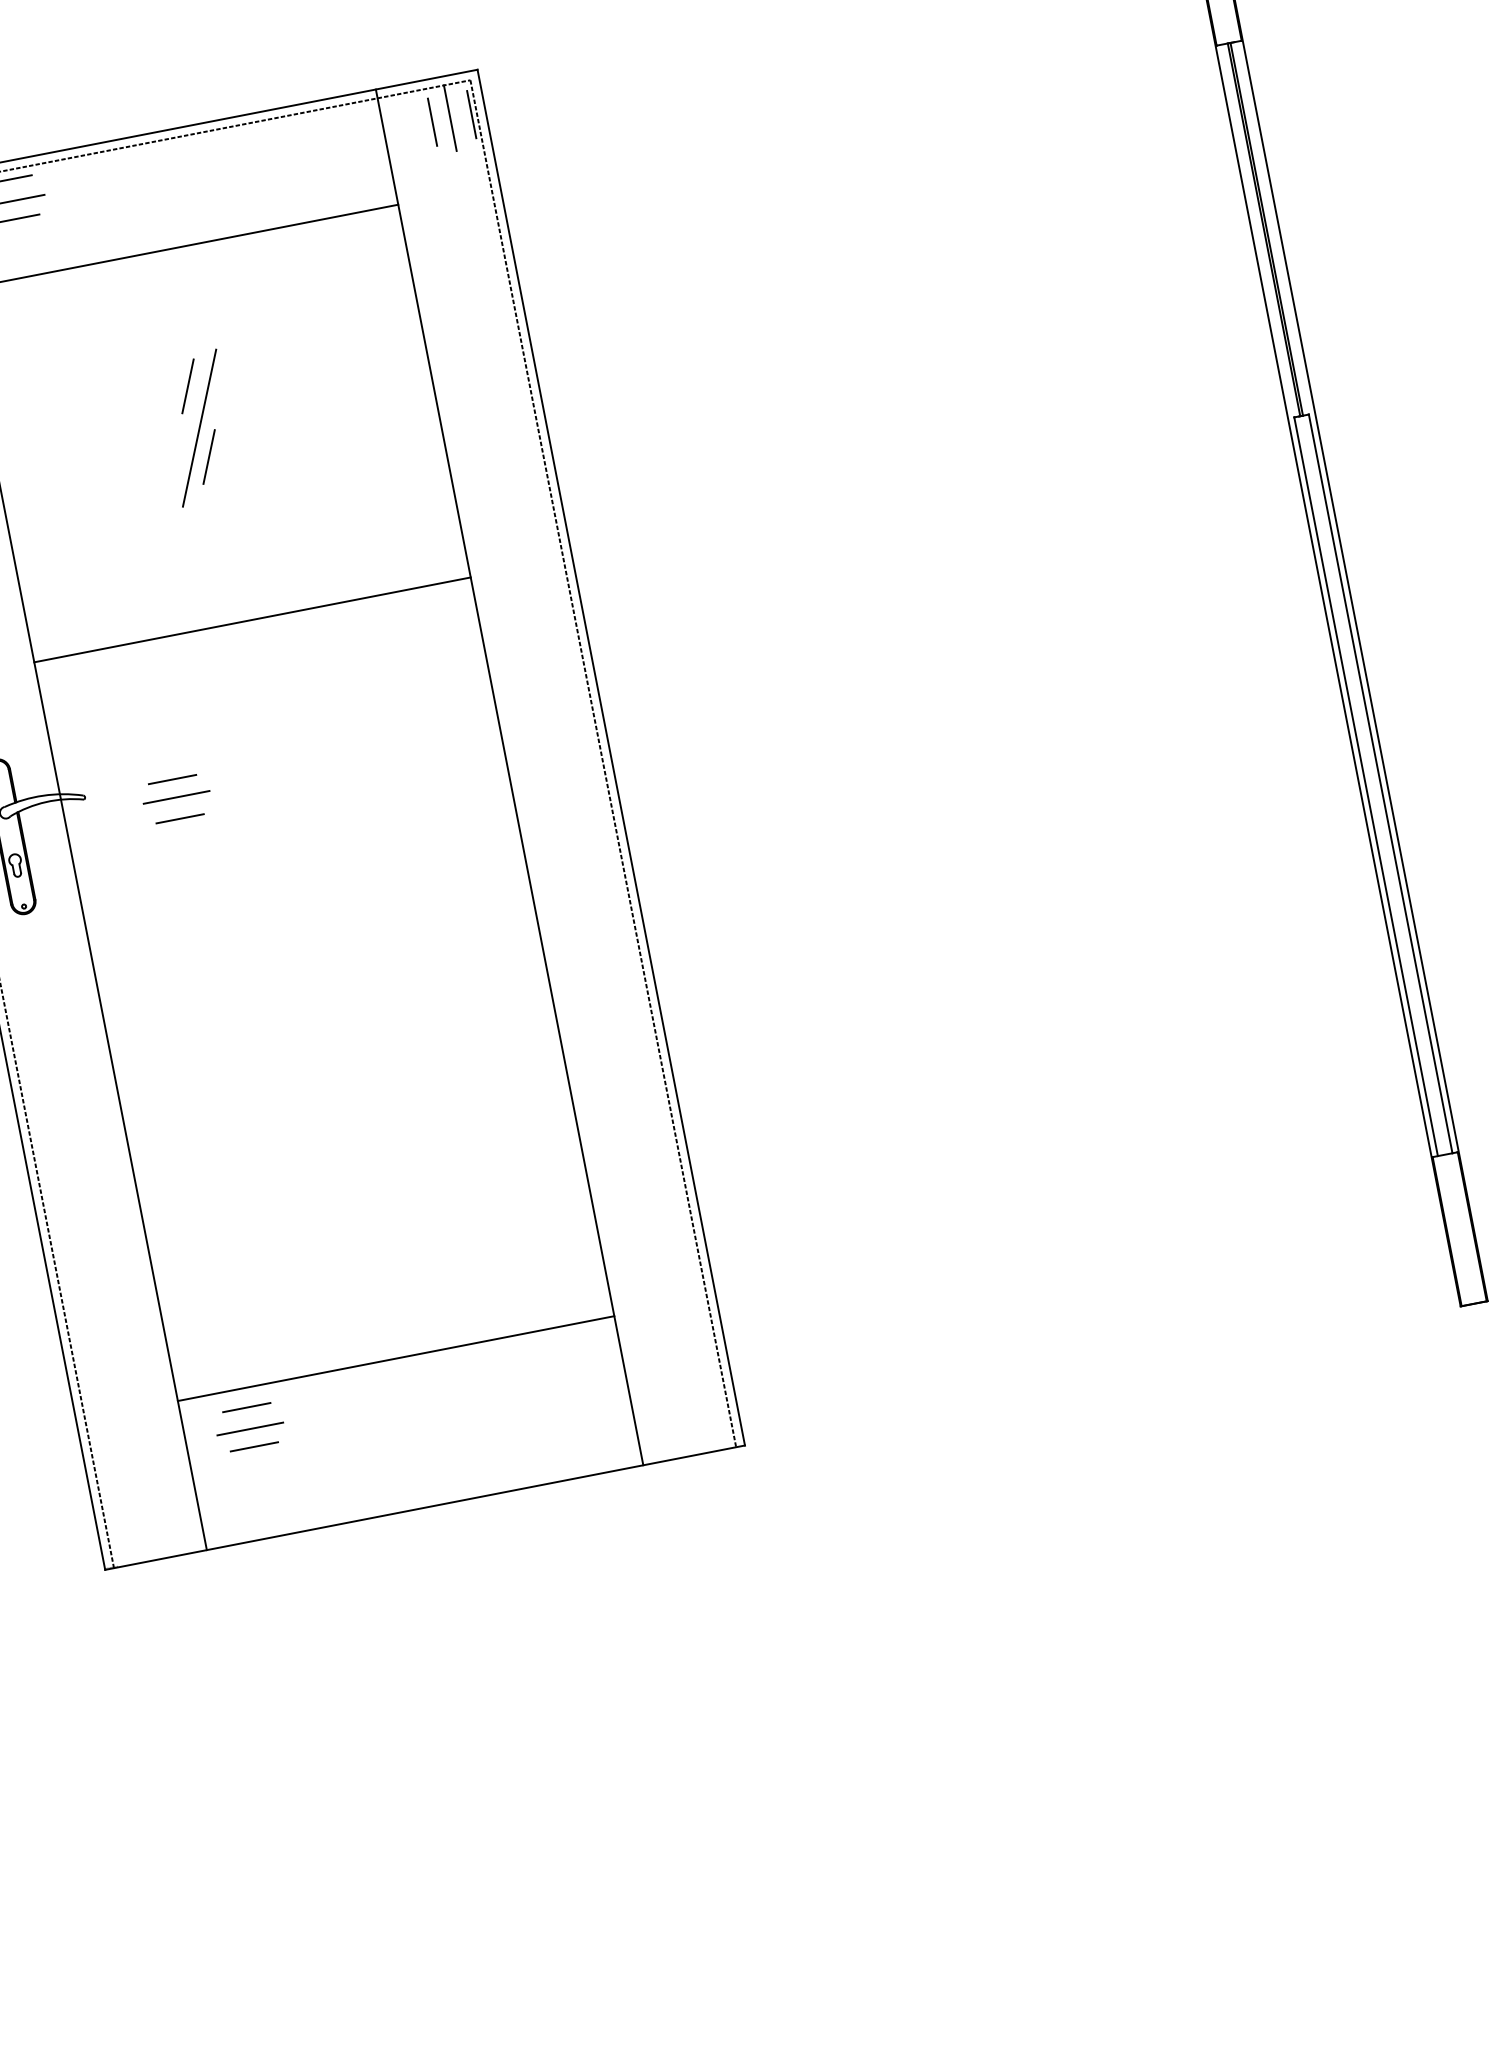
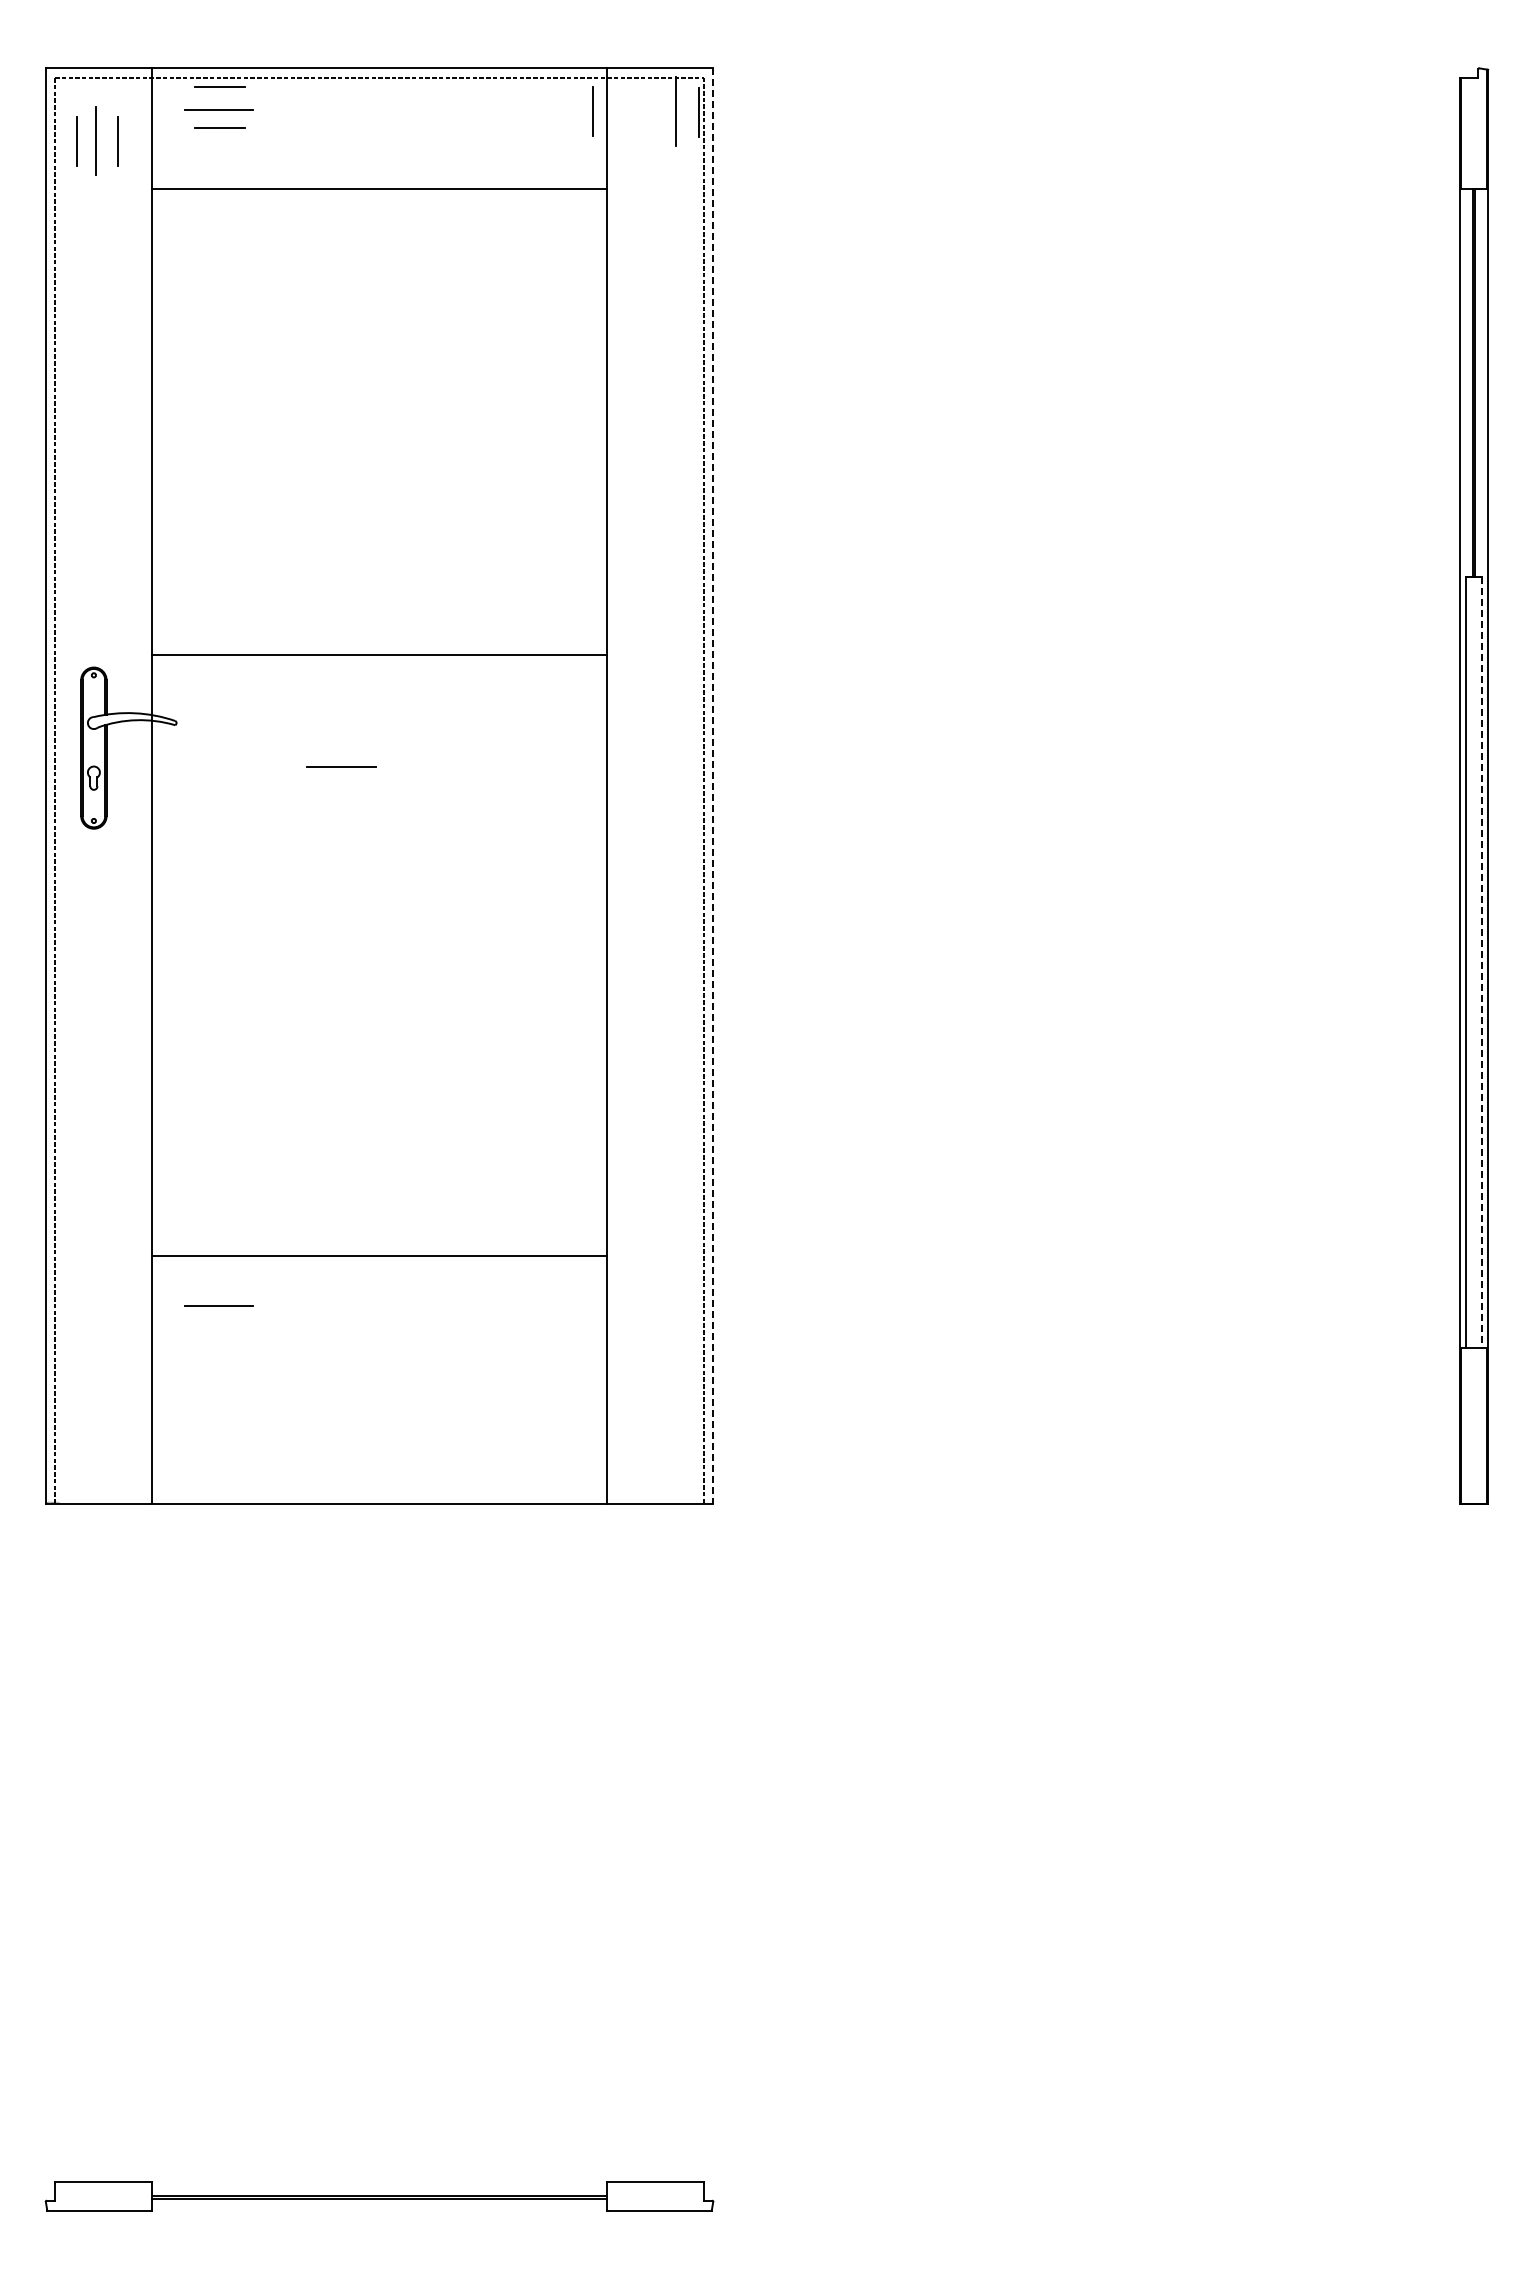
line: (432, 122) -> (592, 111), moved
line: (188, 385) -> (360, 329), removed
line: (199, 428) -> (363, 374), removed
line: (208, 457) -> (367, 405), removed
line: (252, 619) -> (379, 655), moved
line: (611, 757) -> (713, 785), solid -> dashed
line: (172, 779) -> (267, 722), removed
line: (1380, 784) -> (1481, 963), solid -> dashed
line: (176, 796) -> (341, 766), moved
line: (179, 819) -> (267, 763), removed
line: (396, 1359) -> (379, 1256), moved
line: (246, 1408) -> (219, 1368), removed
line: (249, 1428) -> (218, 1305), moved
line: (254, 1447) -> (219, 1409), removed

